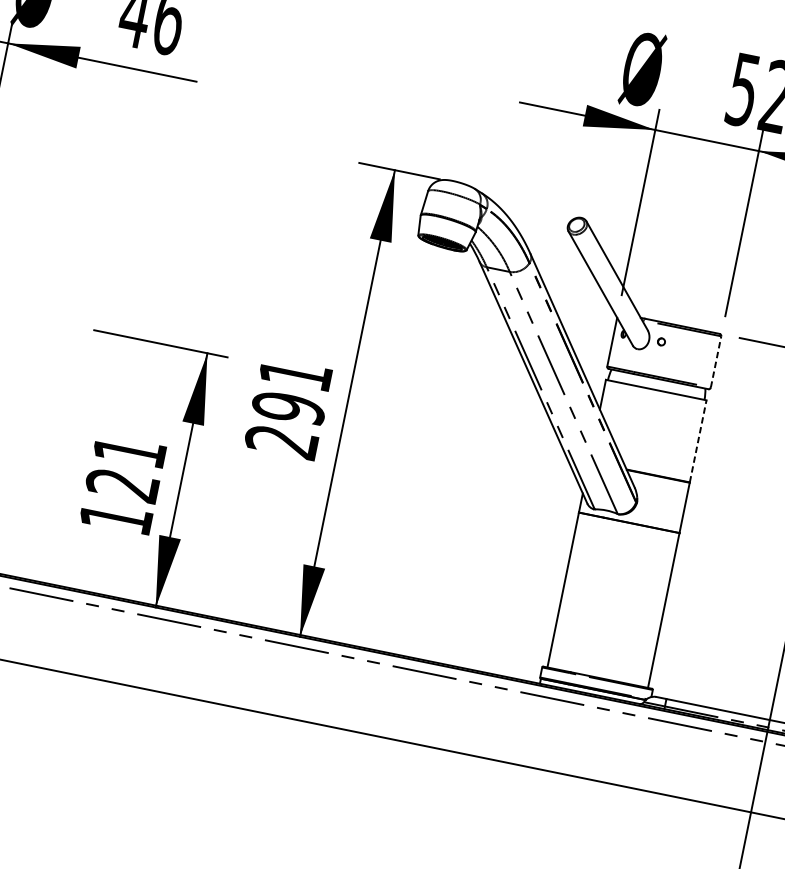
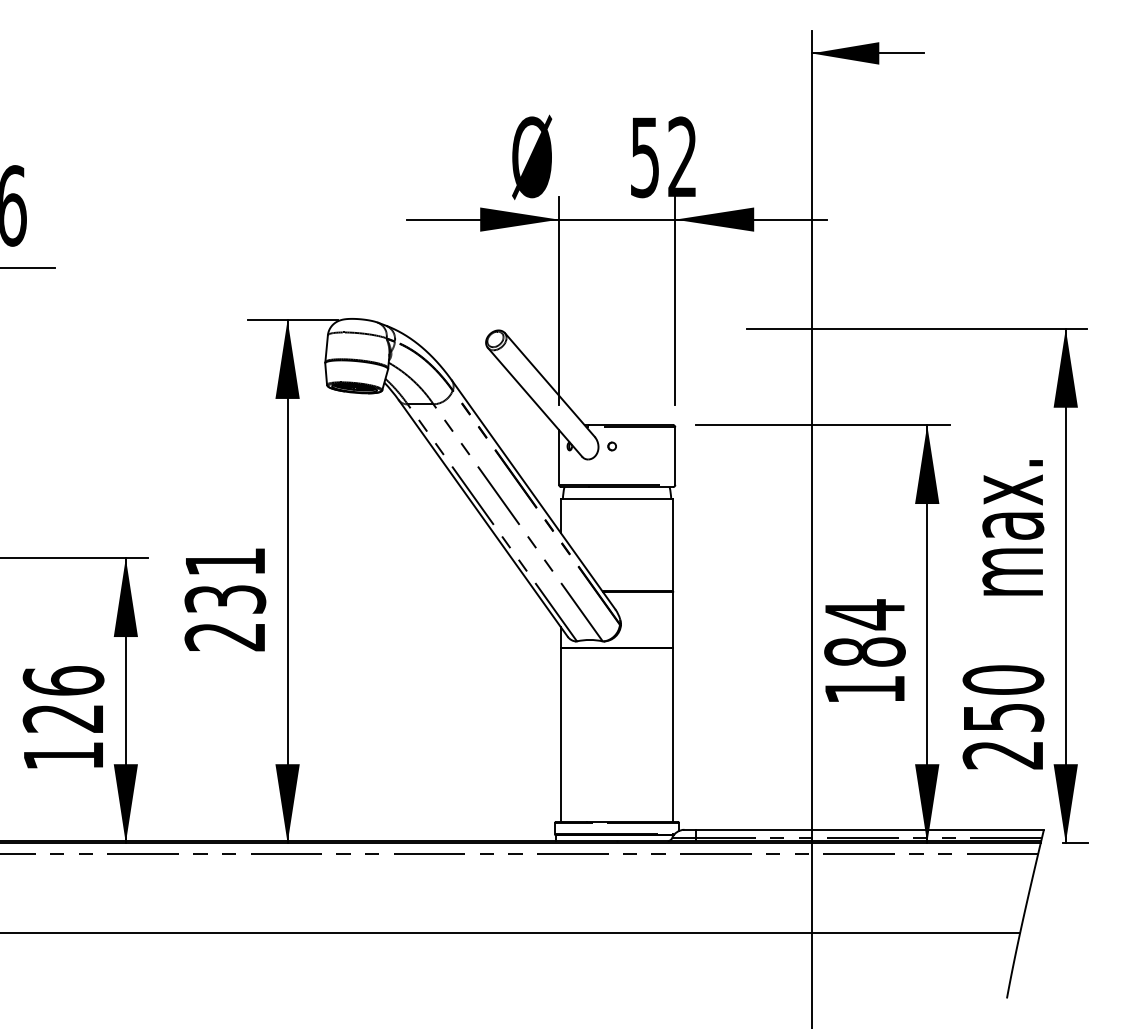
line: (716, 362) -> (675, 456), dashed -> solid
text: (288, 408) -> (225, 599), 291 -> 231
line: (698, 441) -> (673, 545), dashed -> solid
text: (129, 451) -> (63, 680), 121 -> 126

